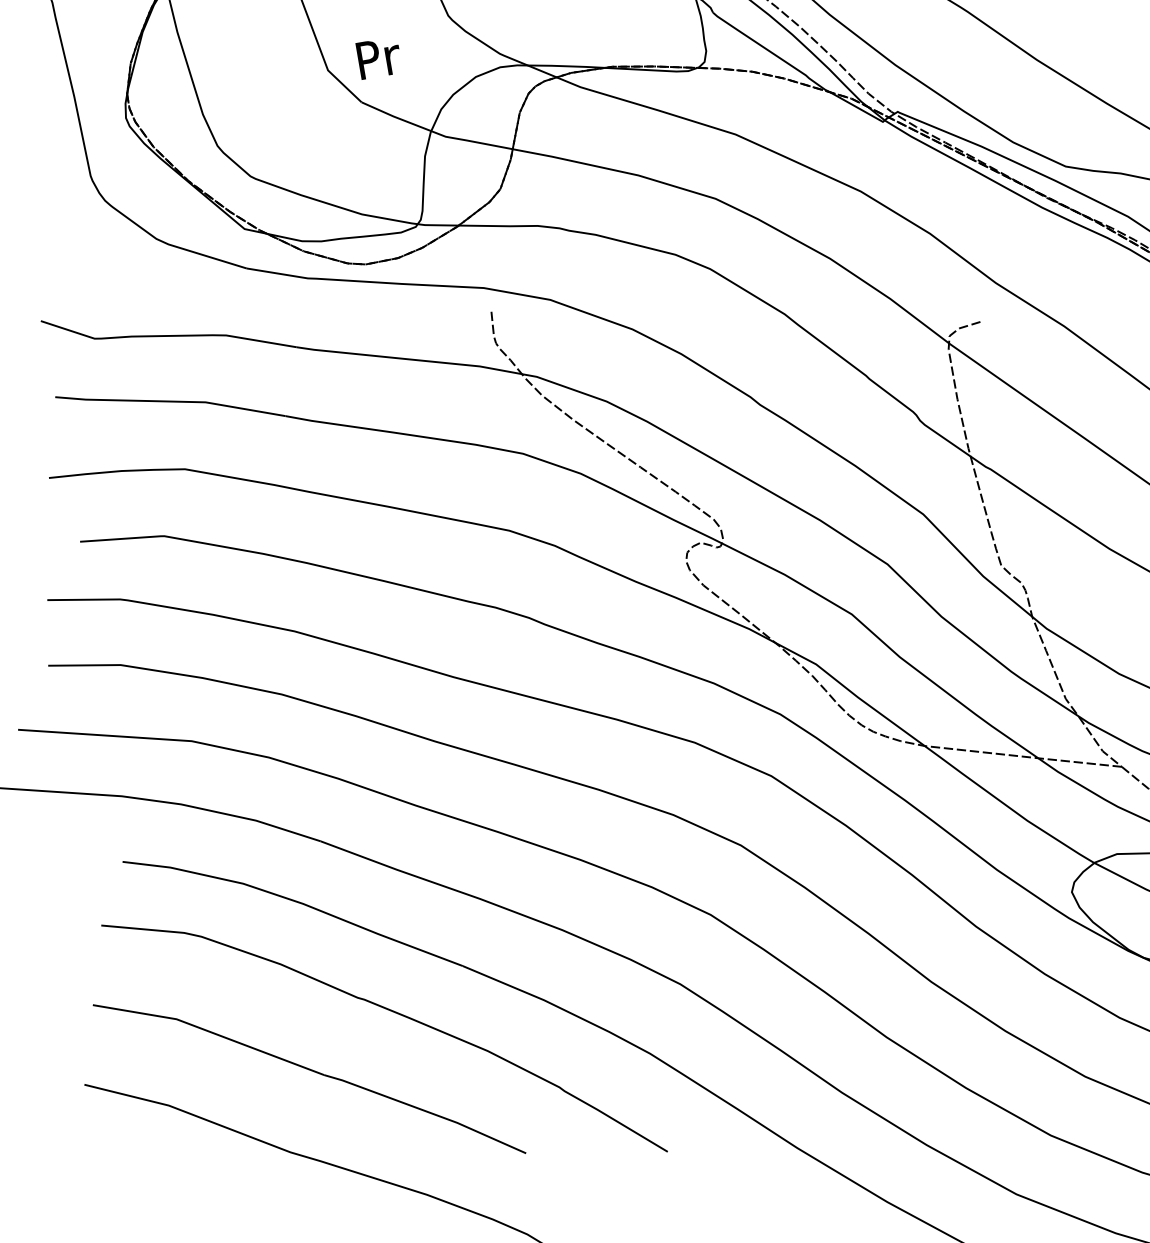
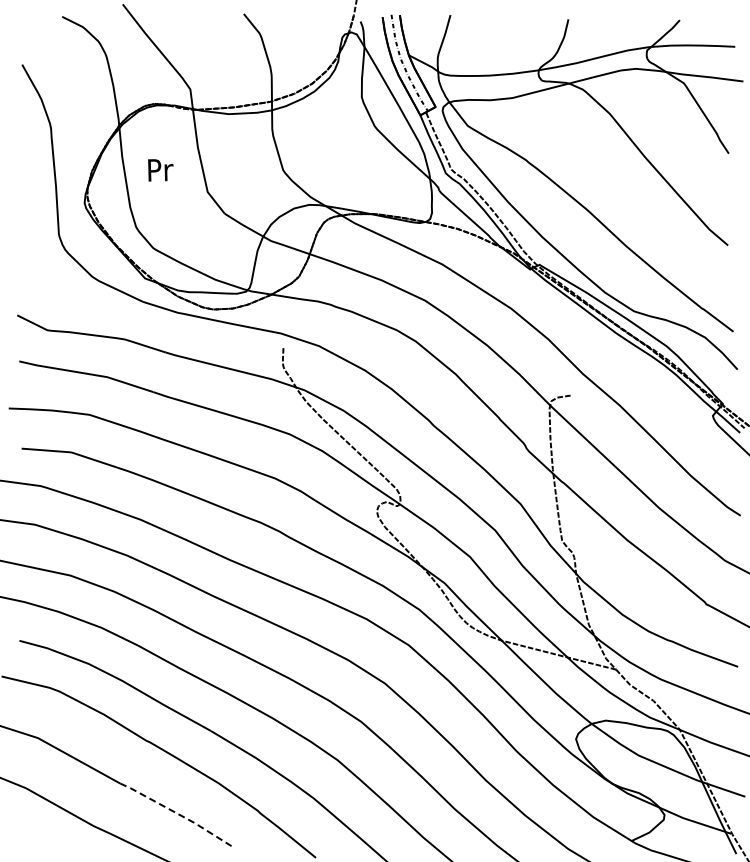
text: (378, 58) -> (160, 170), moved
line: (425, 1111) -> (176, 813), solid -> dashed

